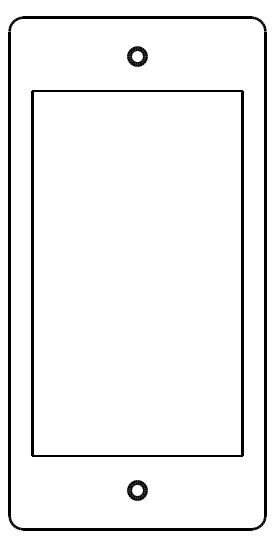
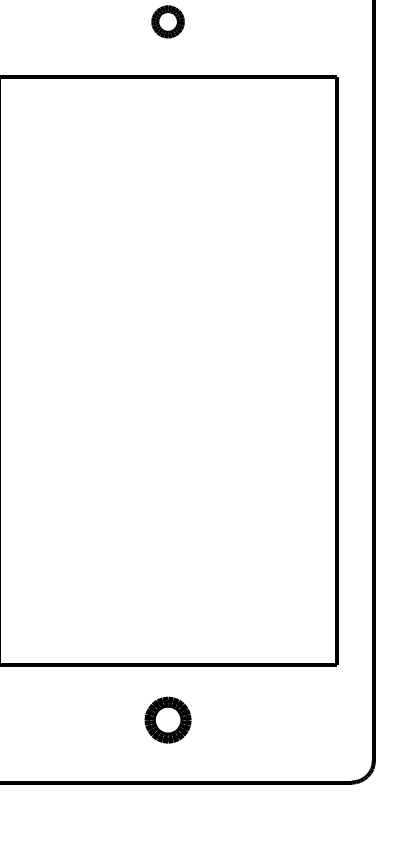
part: (137, 490) -> (168, 720), size x1.4

